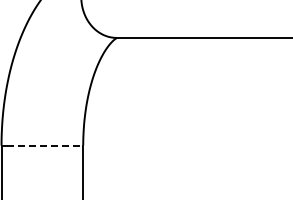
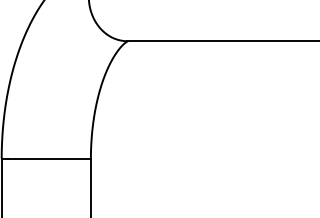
line: (45, 145) -> (49, 158), dashed -> solid

